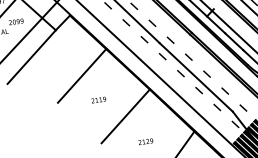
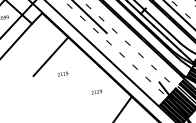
line: (195, 77) -> (132, 57), removed
line: (124, 115) -> (81, 85), removed
text: (145, 140) -> (96, 91), moved

